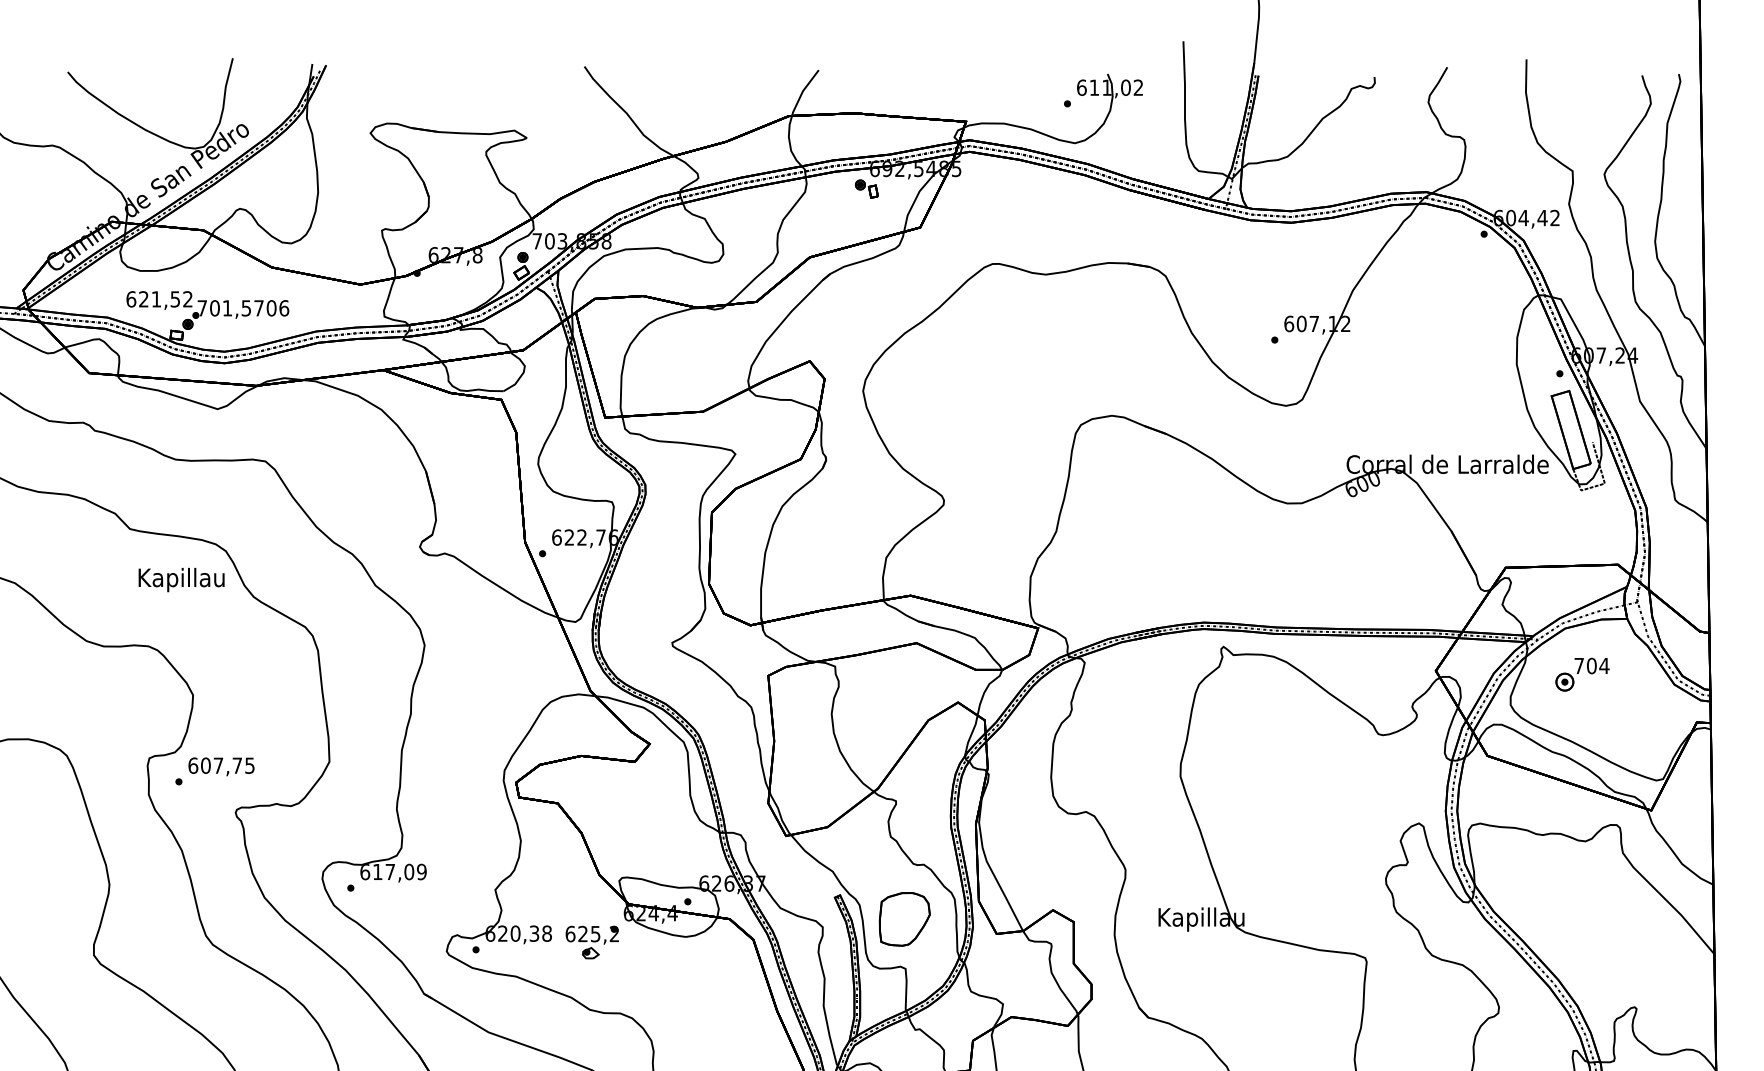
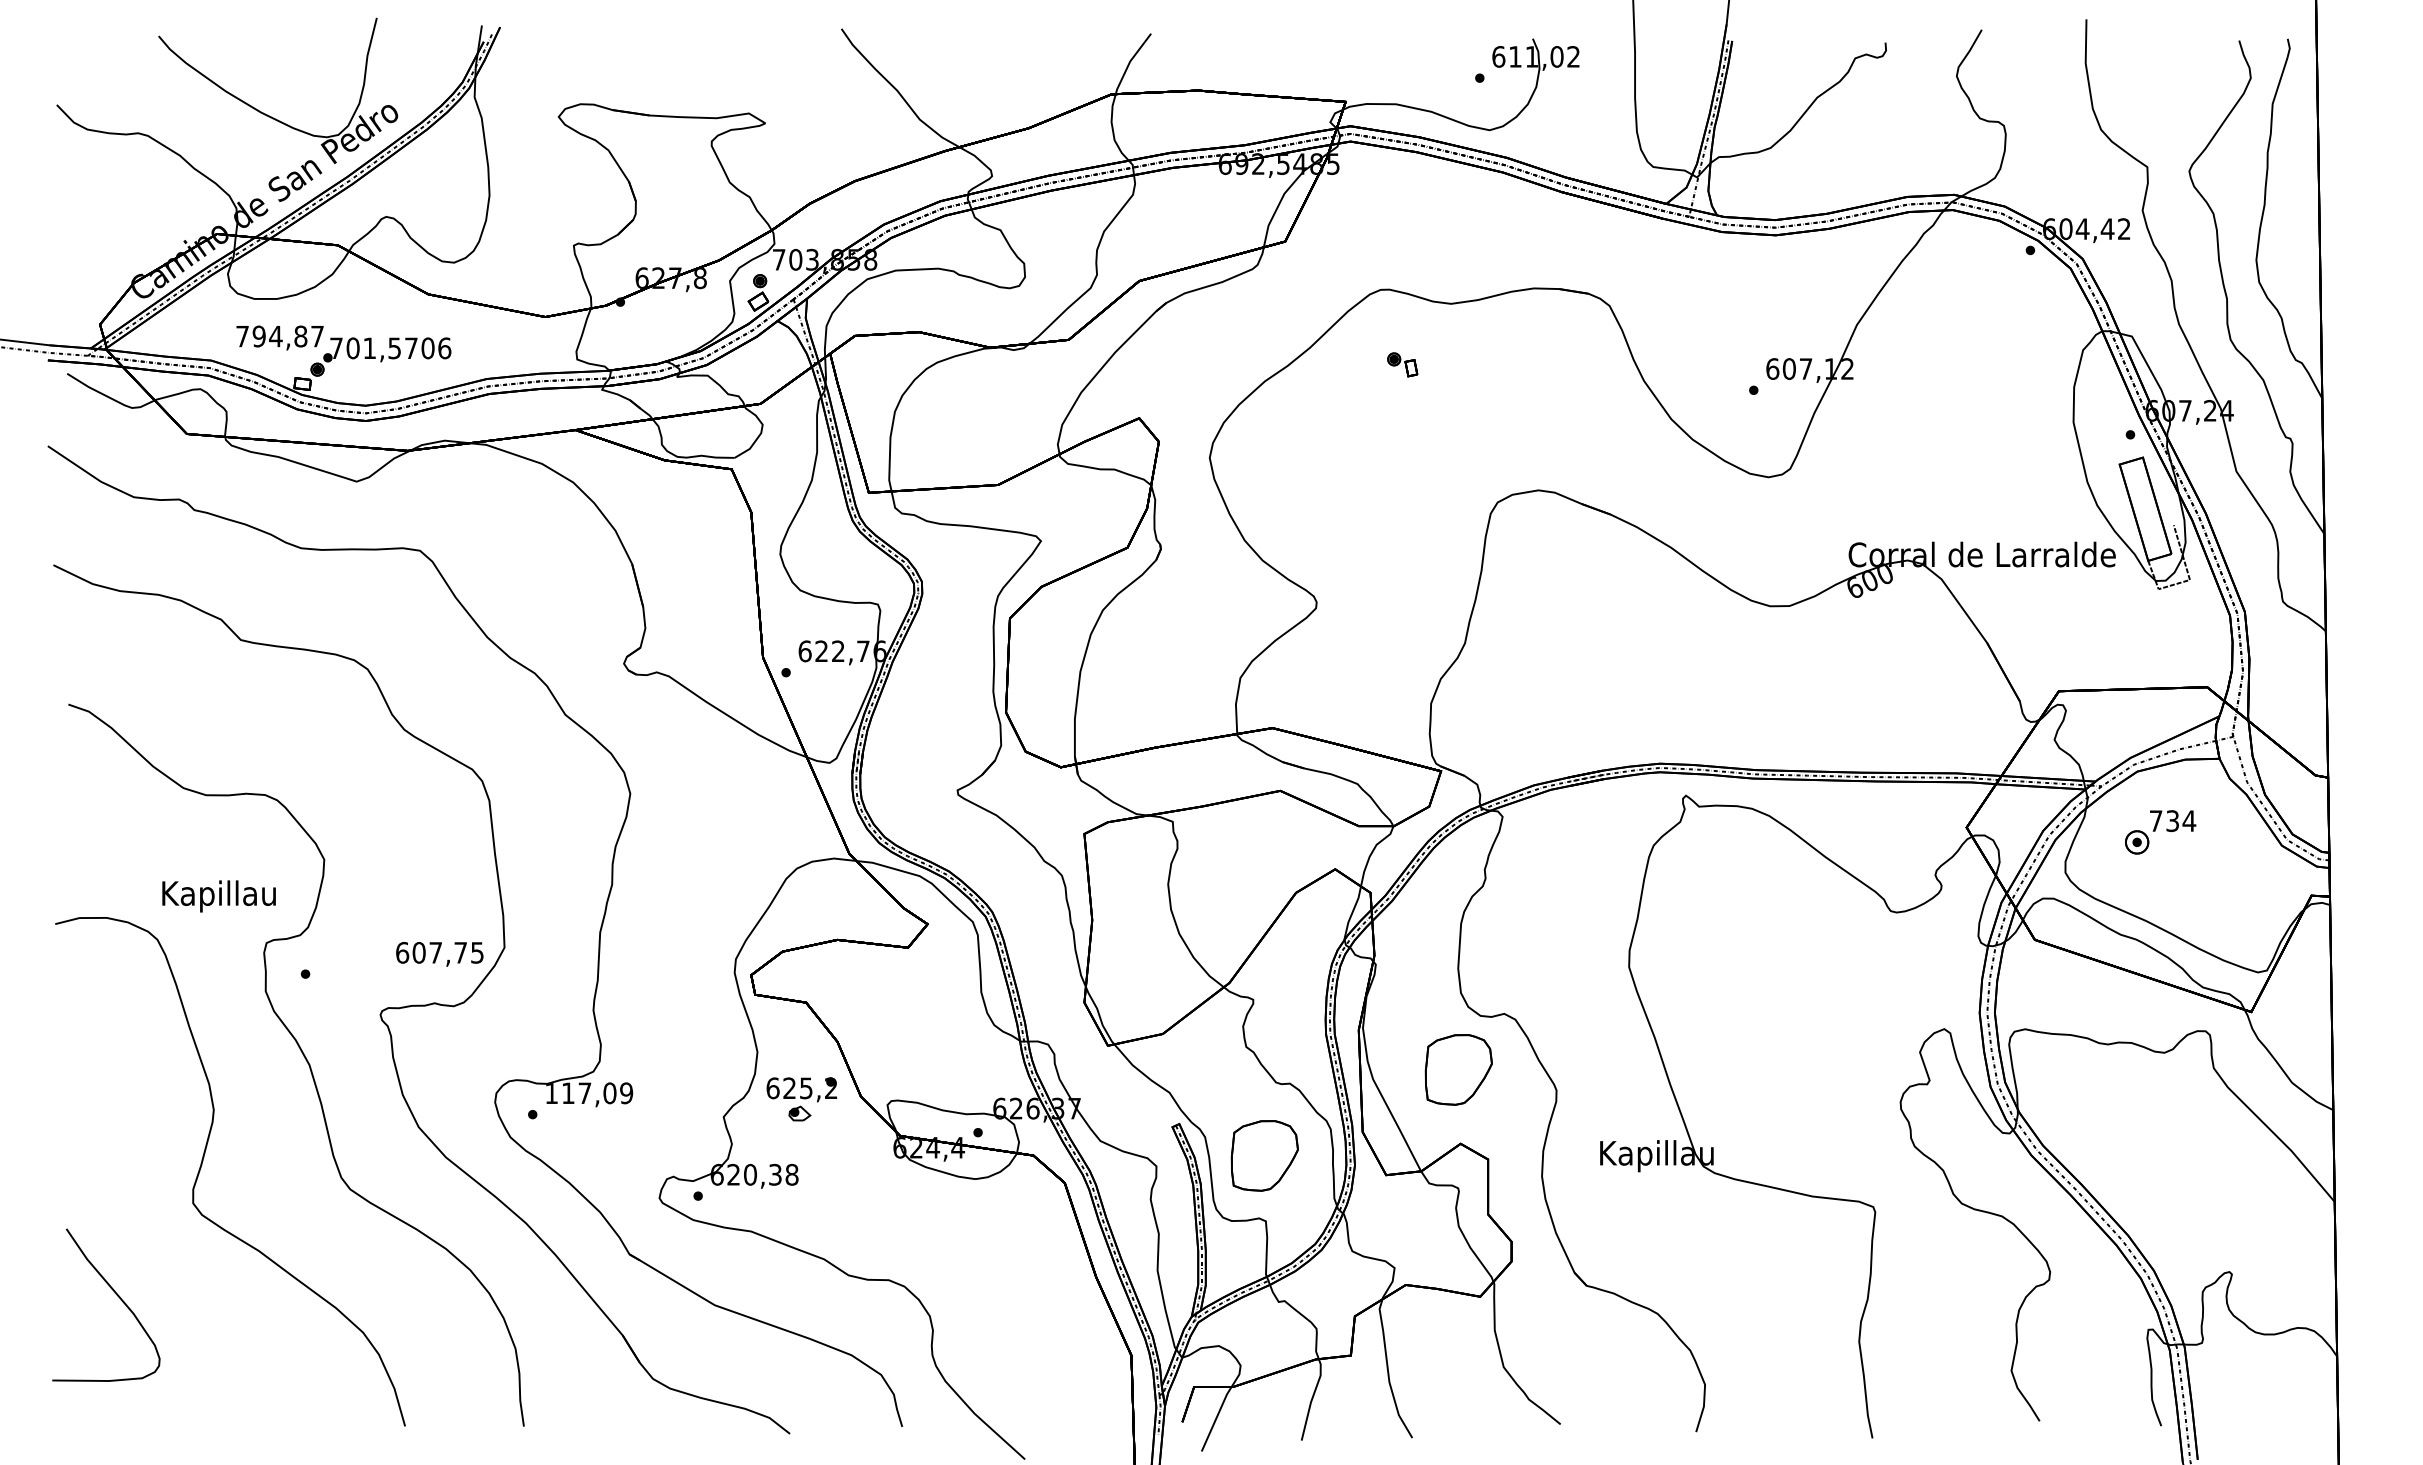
part: (866, 188) -> (1402, 364), moved
text: (159, 299) -> (279, 336), 621,52 -> 794,87
text: (181, 580) -> (218, 896), moved
text: (1591, 666) -> (2172, 821), 704 -> 734
text: (221, 766) -> (439, 954), moved
part: (1051, 854) -> (1458, 1069), added
text: (365, 872) -> (551, 1093), 617,09 -> 117,09
part: (592, 942) -> (801, 1099), moved

